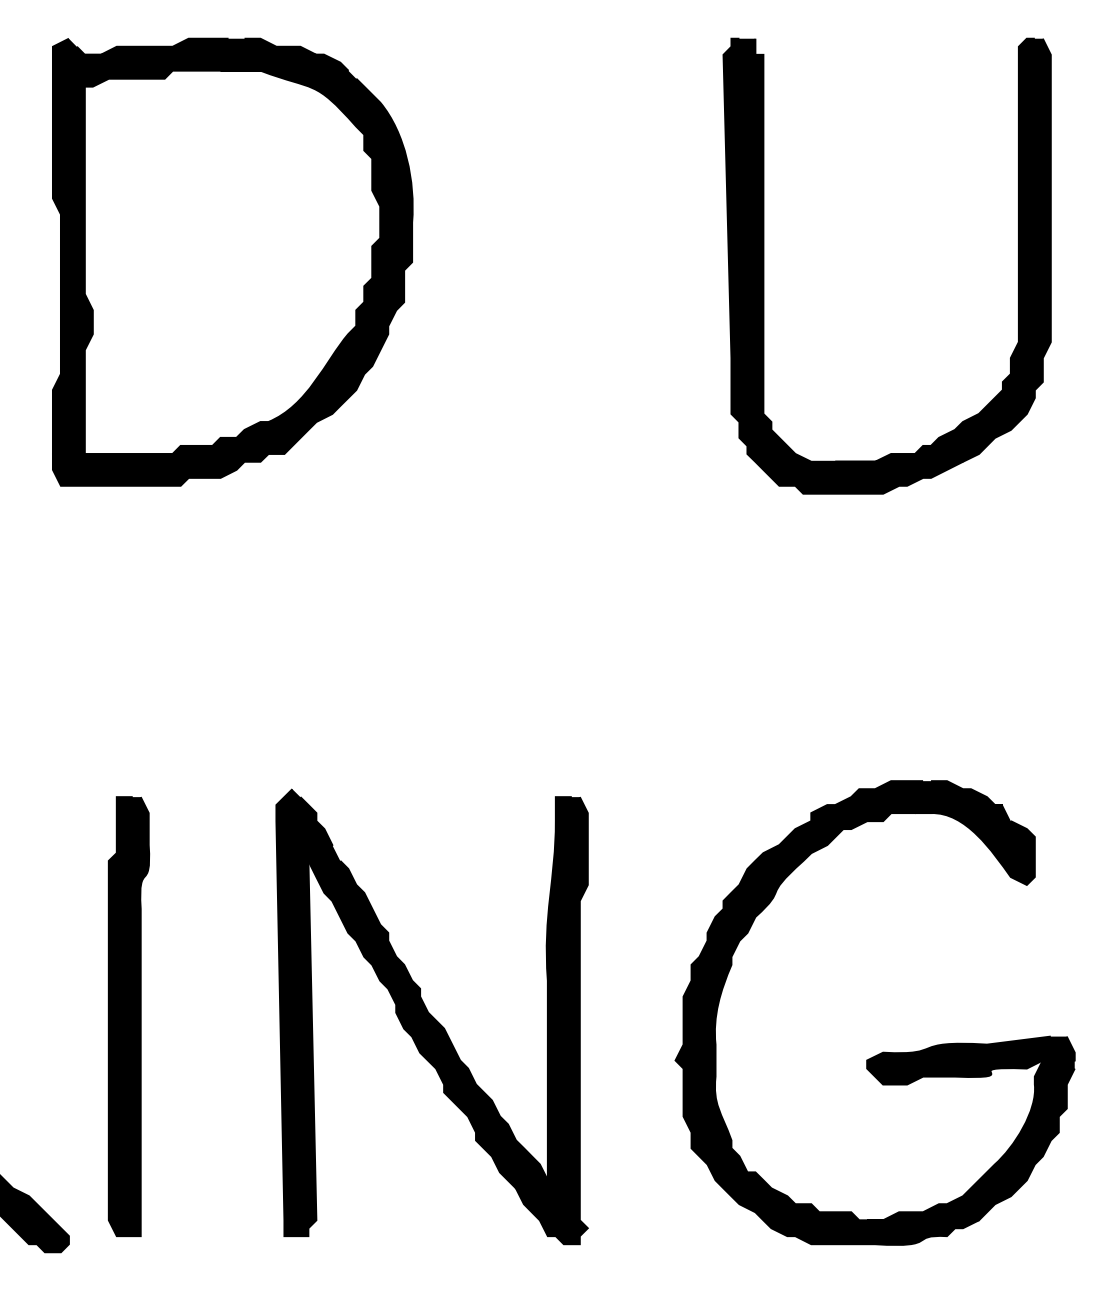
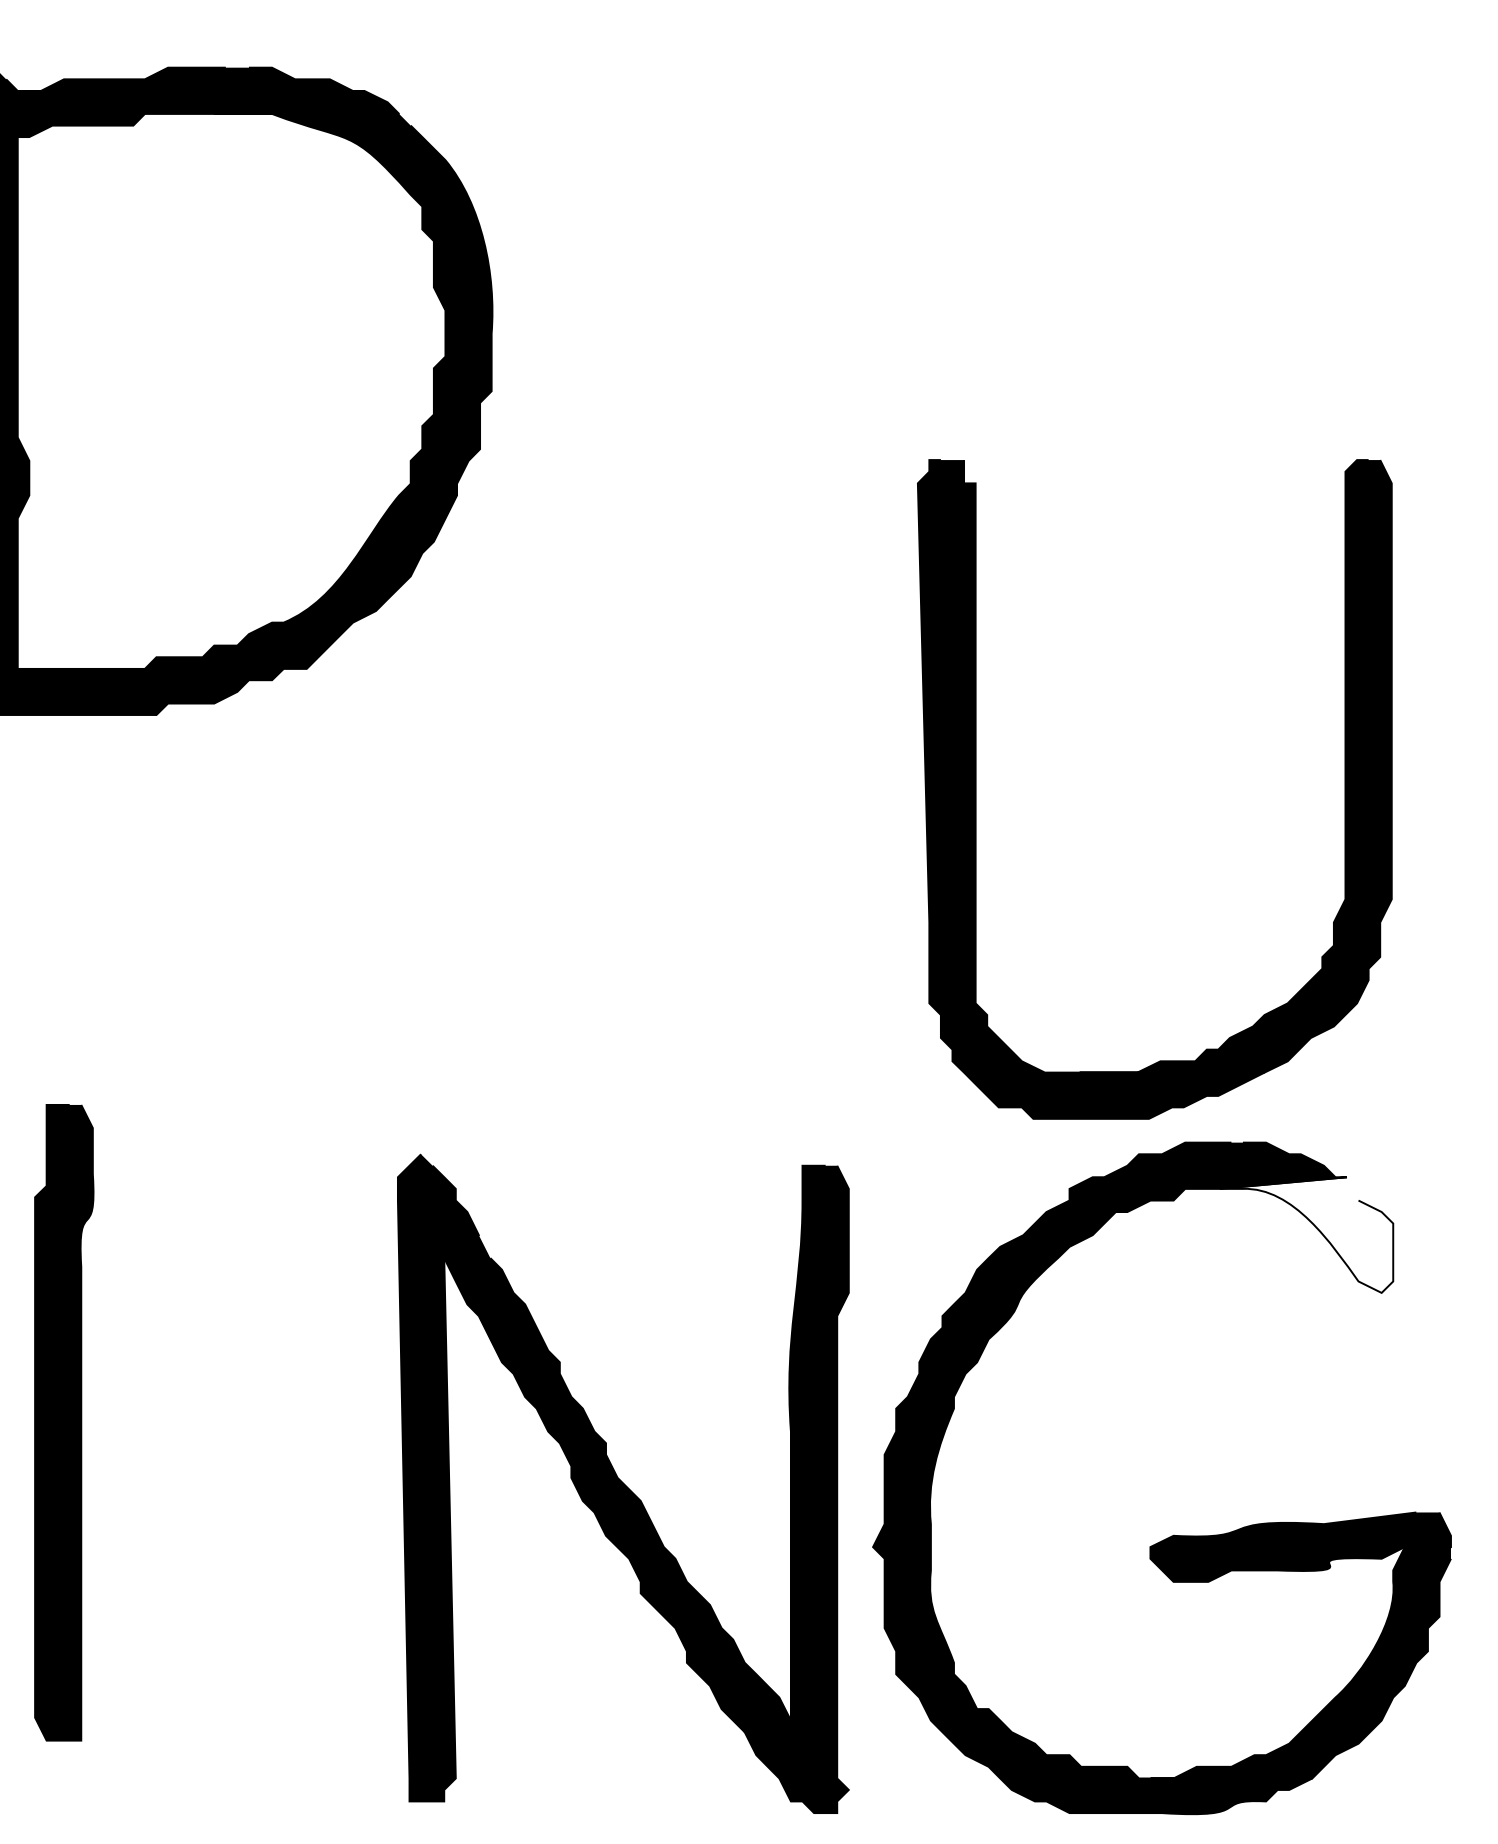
part: (764, 265) -> (977, 788), moved
fill: (974, 844) -> (1305, 1234), removed
part: (128, 1016) -> (63, 1422), moved
part: (431, 1016) -> (622, 1483), moved

